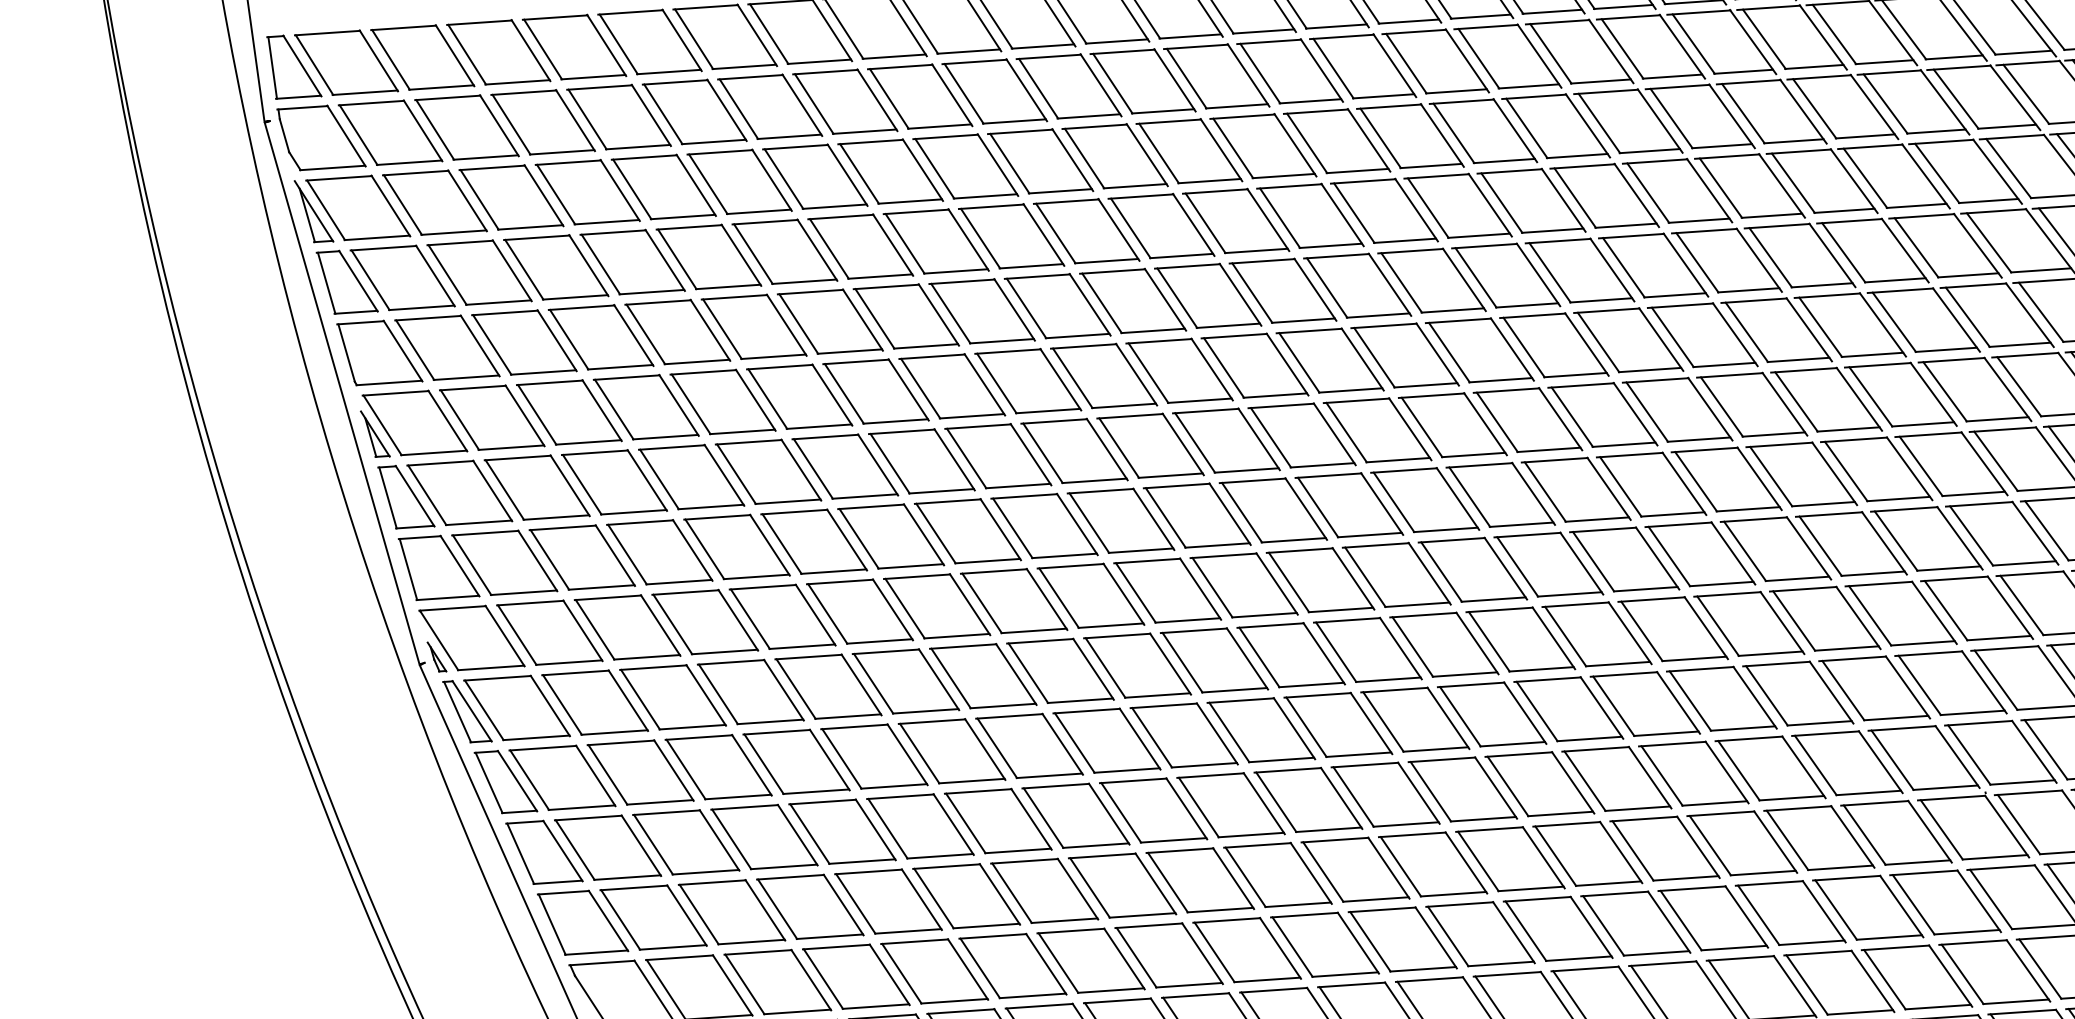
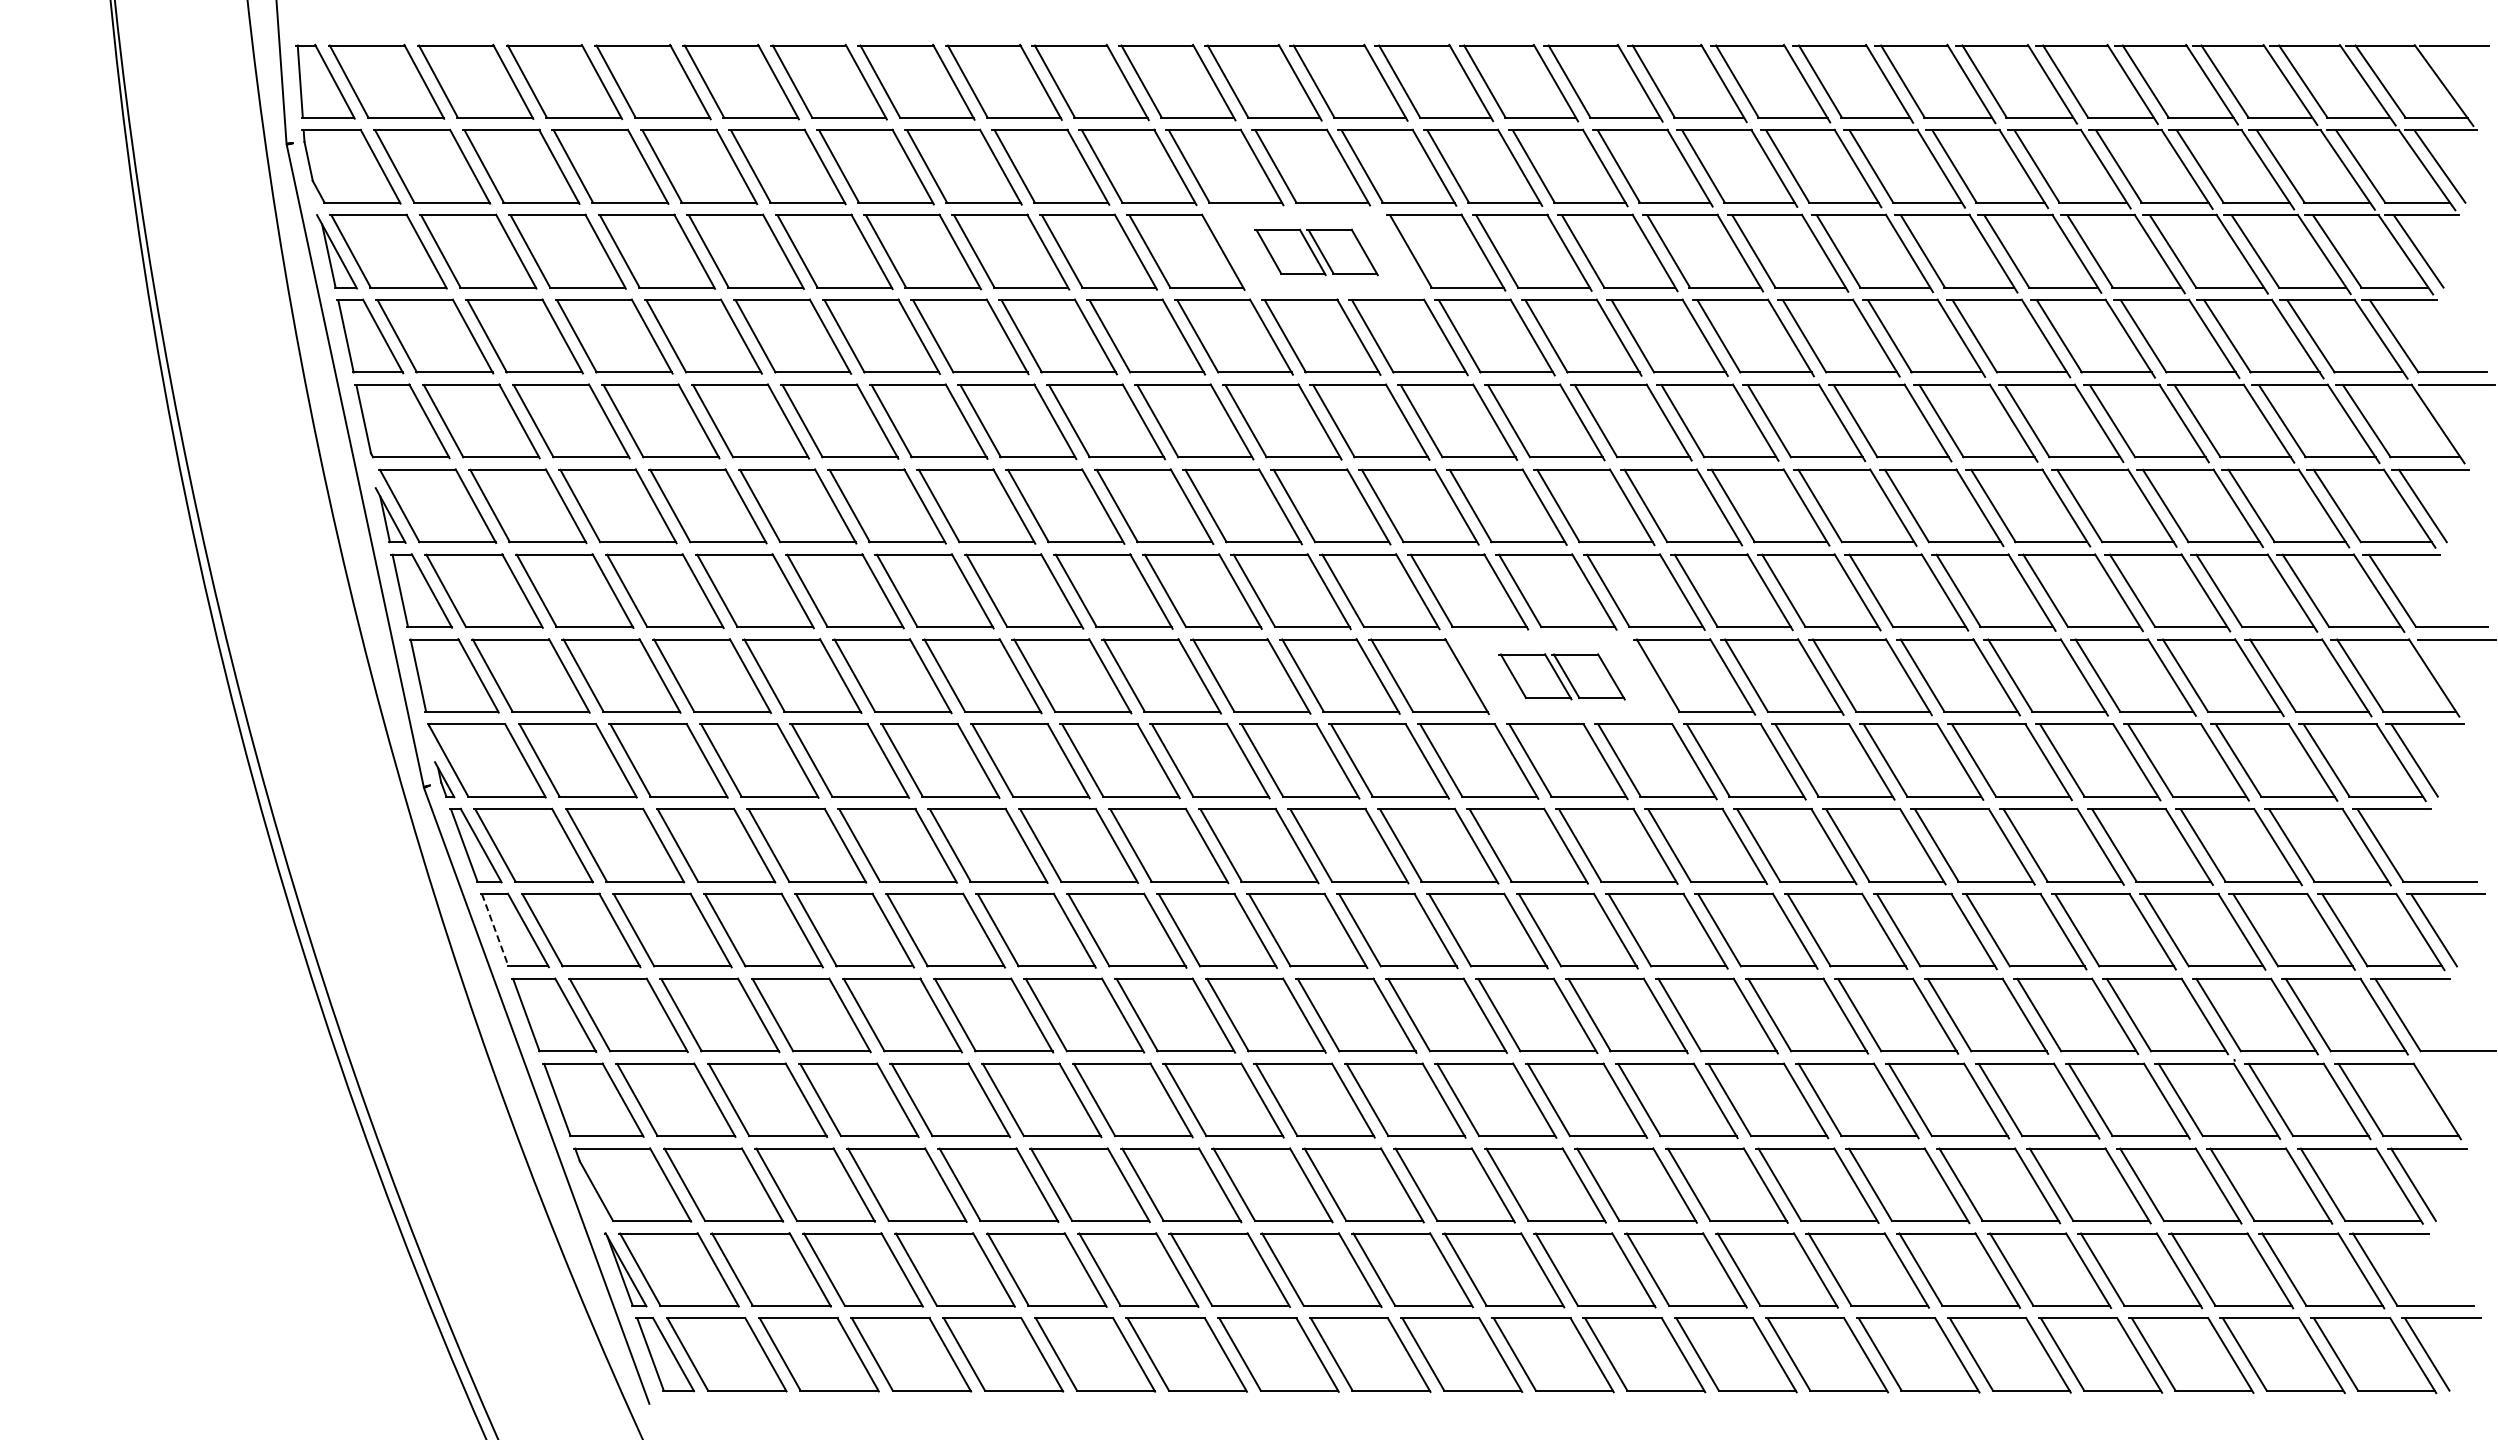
part: (1152, 154) -> (1316, 252), size x0.6
part: (1387, 503) -> (1561, 676), size x0.6
line: (489, 783) -> (495, 930), solid -> dashed

